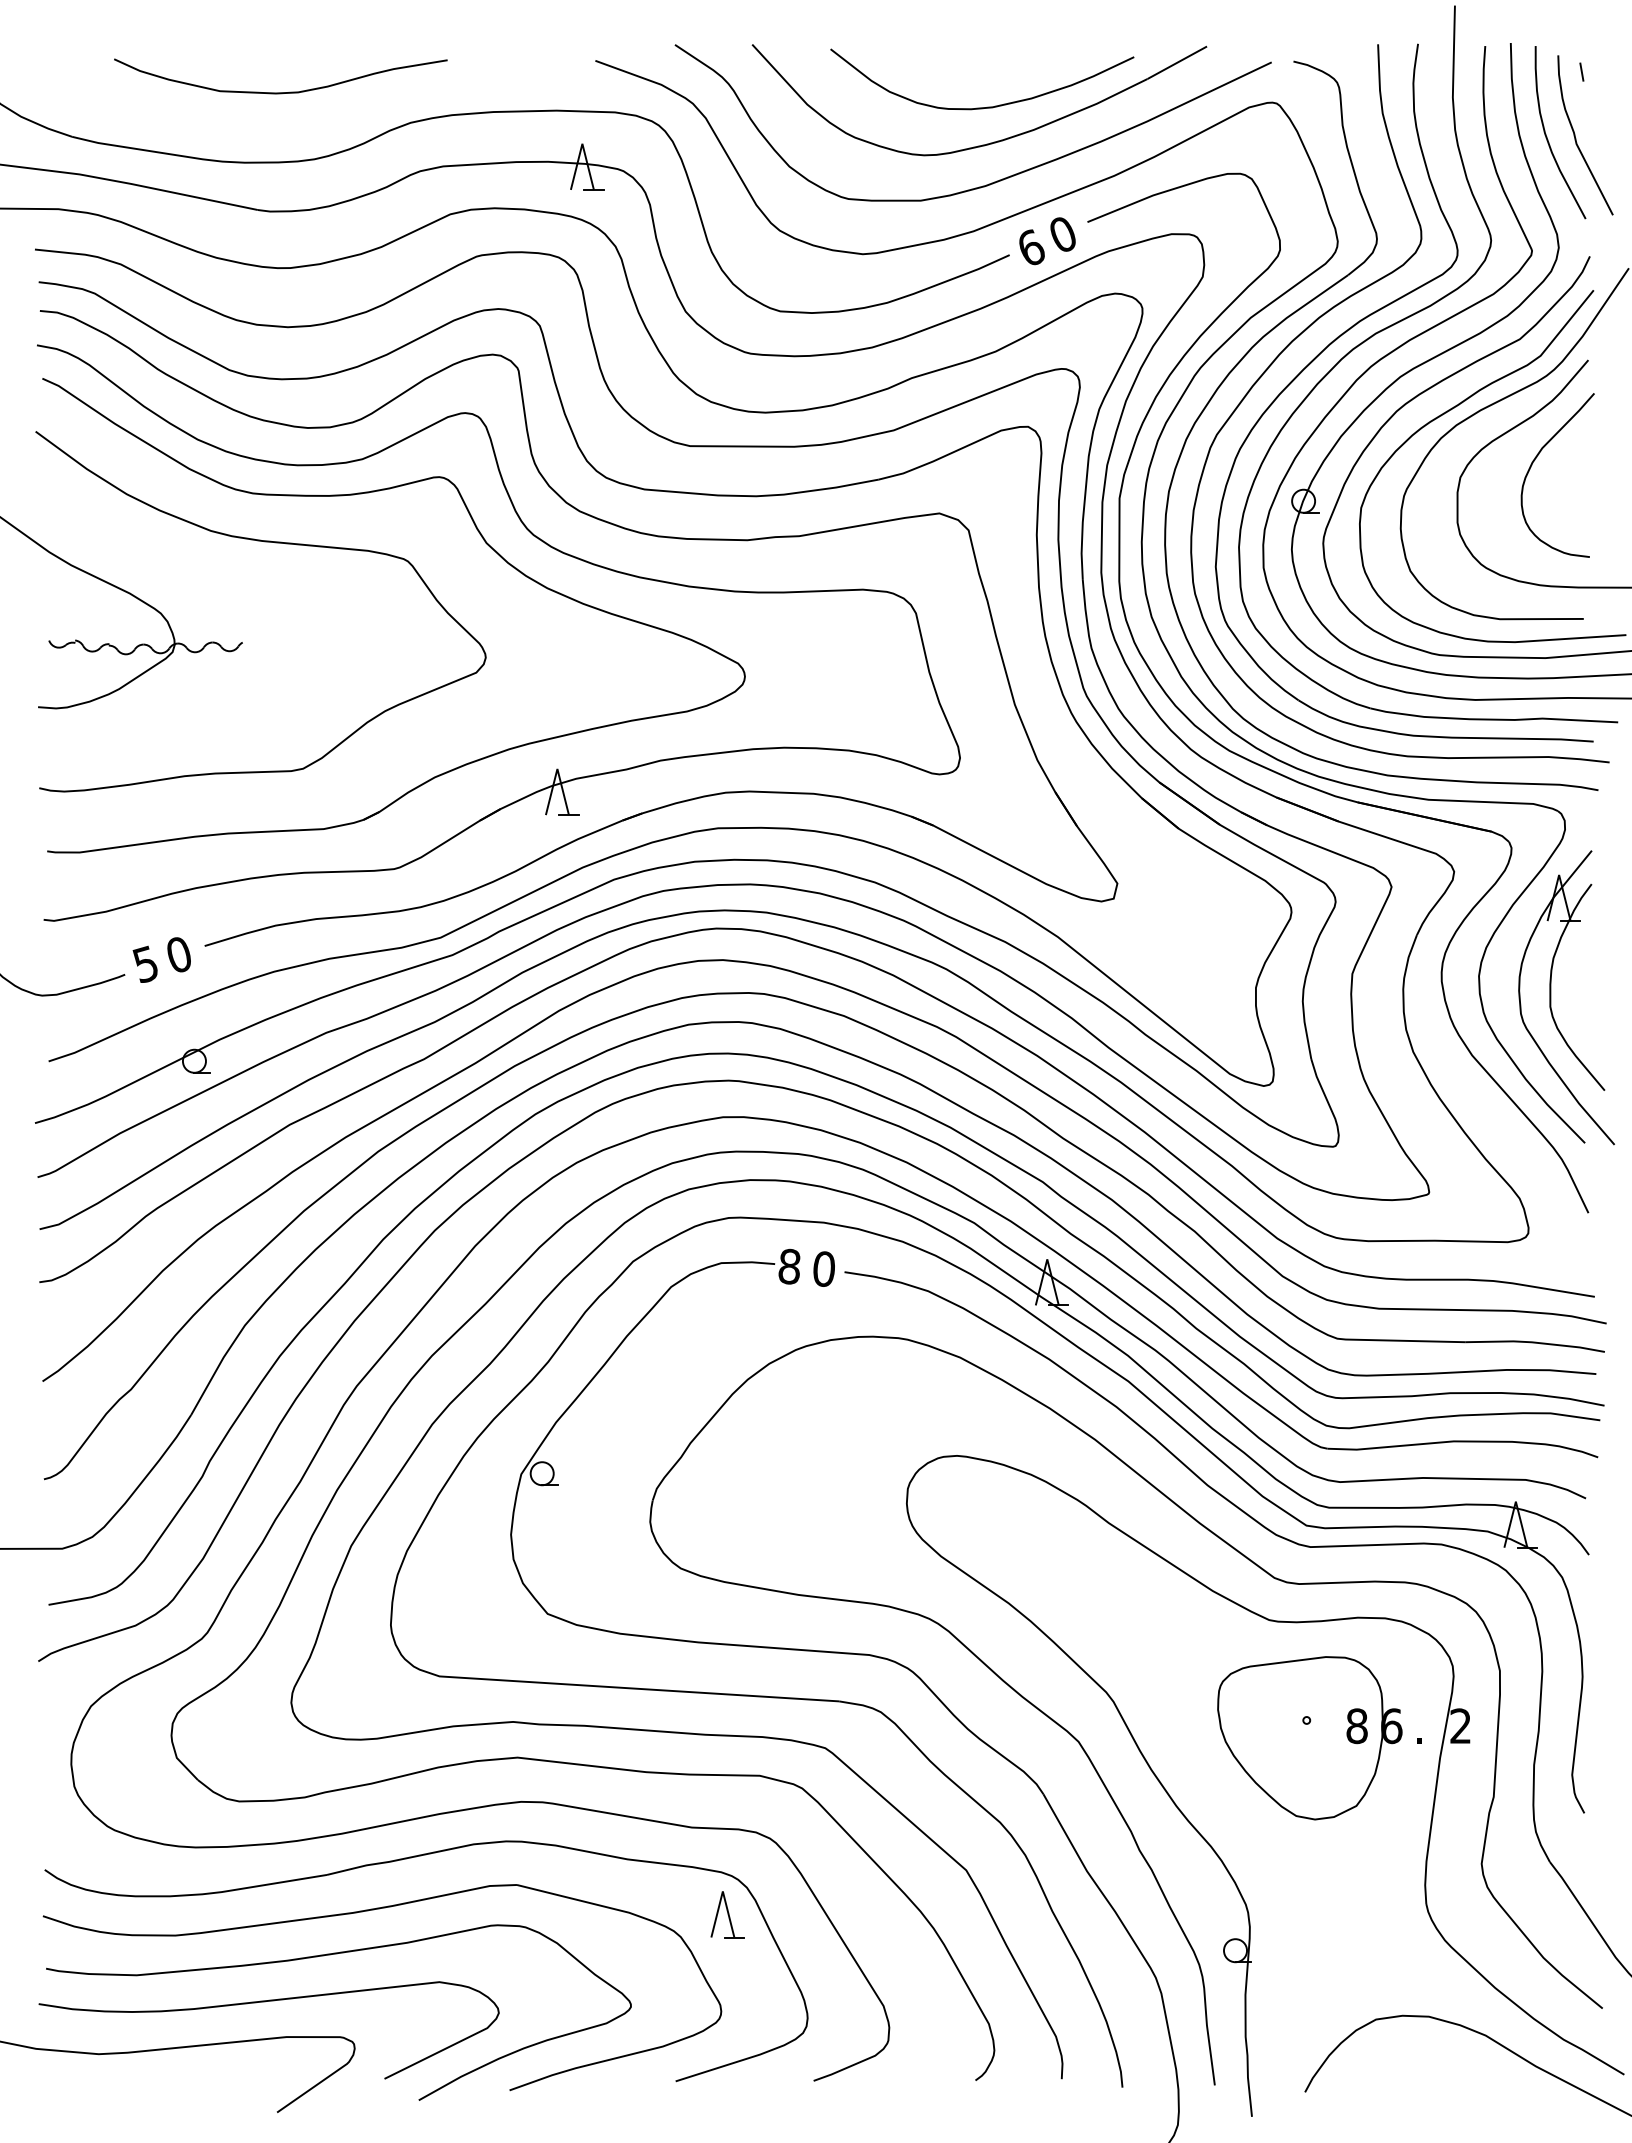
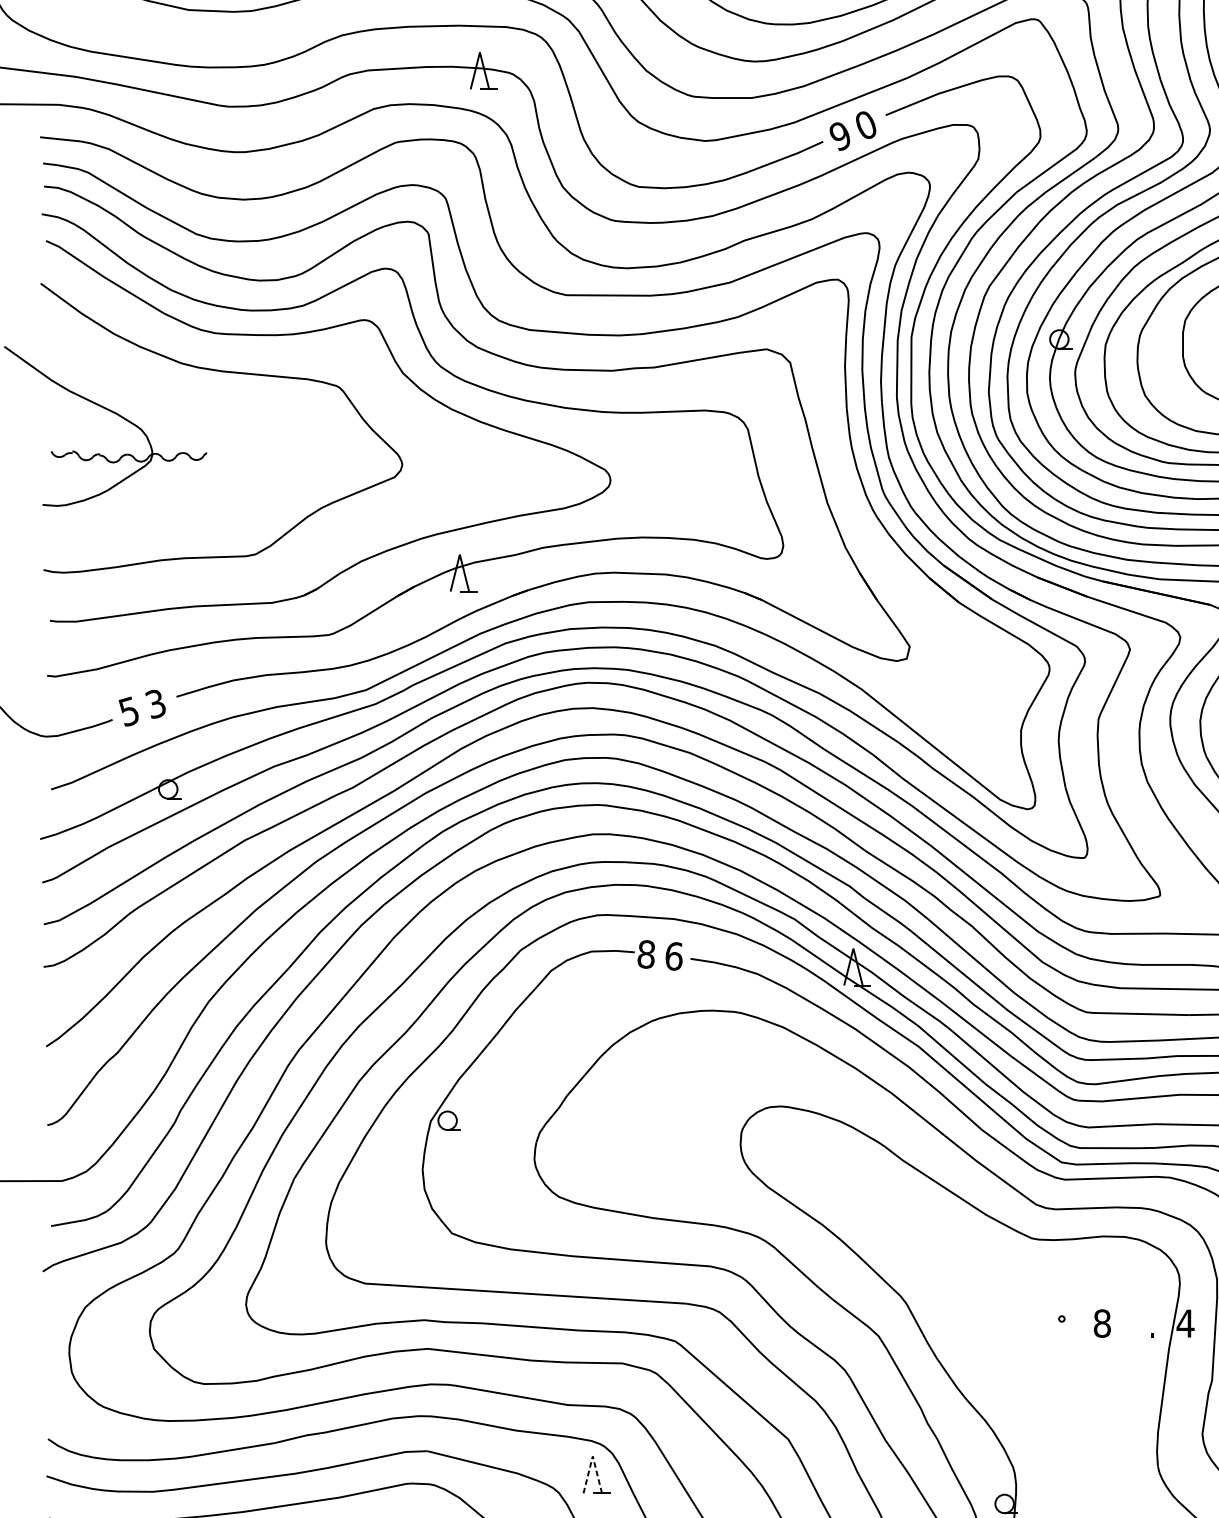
text: (1030, 247) -> (839, 135), 6 -> 9
text: (178, 955) -> (155, 704), 0 -> 3
text: (823, 1268) -> (673, 955), 0 -> 6
text: (1460, 1725) -> (1185, 1323), 2 -> 4
part: (1309, 1738) -> (1064, 1333), removed
line: (722, 1891) -> (592, 1456), solid -> dashed

